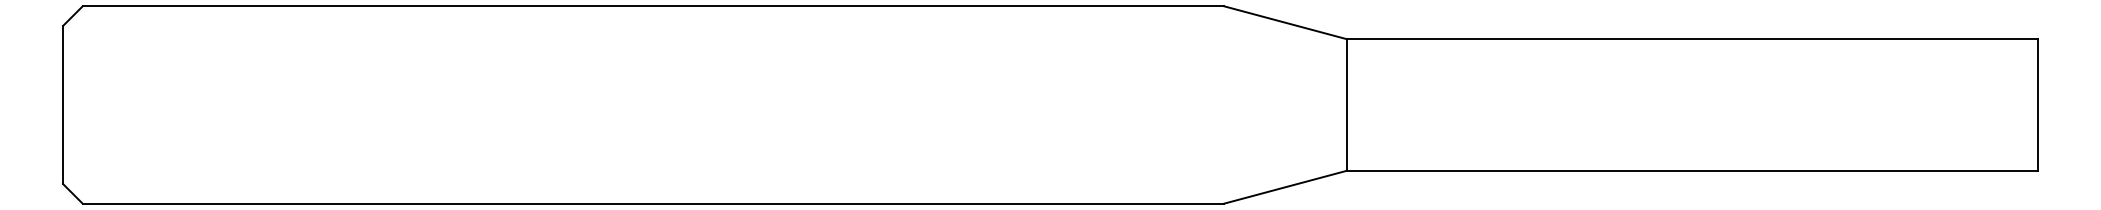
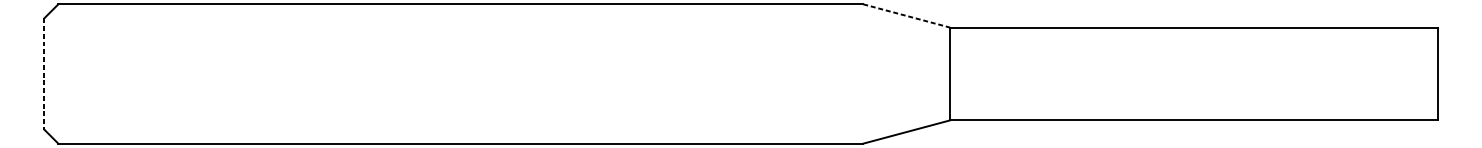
line: (1285, 22) -> (906, 15), solid -> dashed
line: (63, 105) -> (44, 74), solid -> dashed

